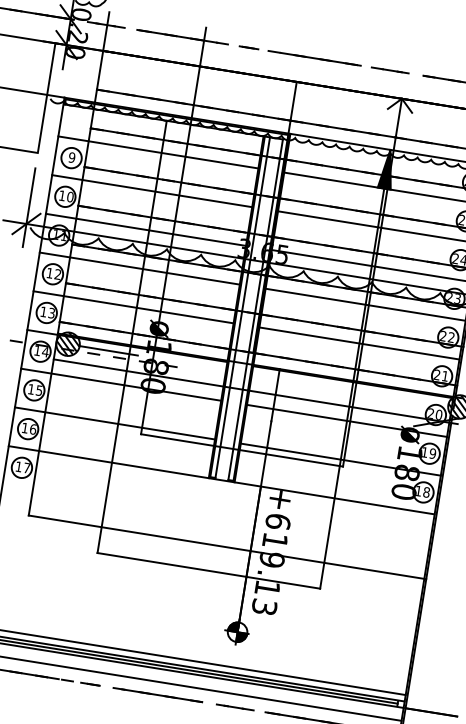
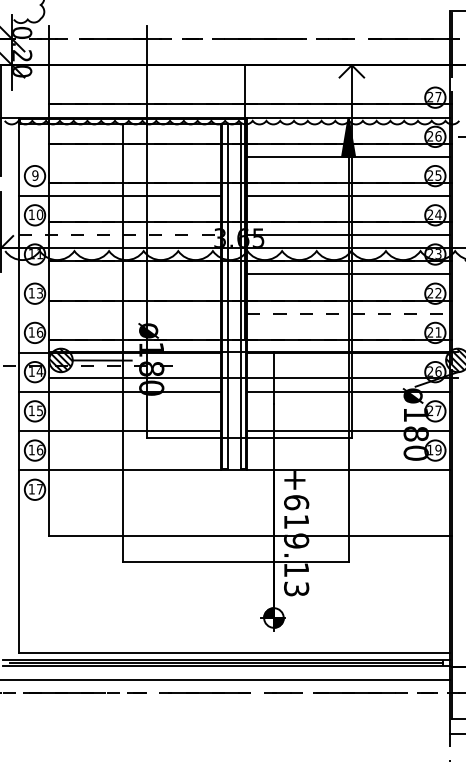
line: (158, 152) -> (119, 156), removed
line: (146, 230) -> (120, 235), solid -> dashed
line: (139, 268) -> (119, 274), removed
text: (58, 274) -> (40, 293), 12 -> 13
line: (133, 307) -> (119, 313), removed
text: (51, 313) -> (39, 332), 13 -> 16
line: (360, 343) -> (349, 313), solid -> dashed
text: (439, 414) -> (438, 371), 20 -> 26
text: (428, 452) -> (434, 410), 19 -> 27
text: (426, 492) -> (438, 450), 18 -> 19

